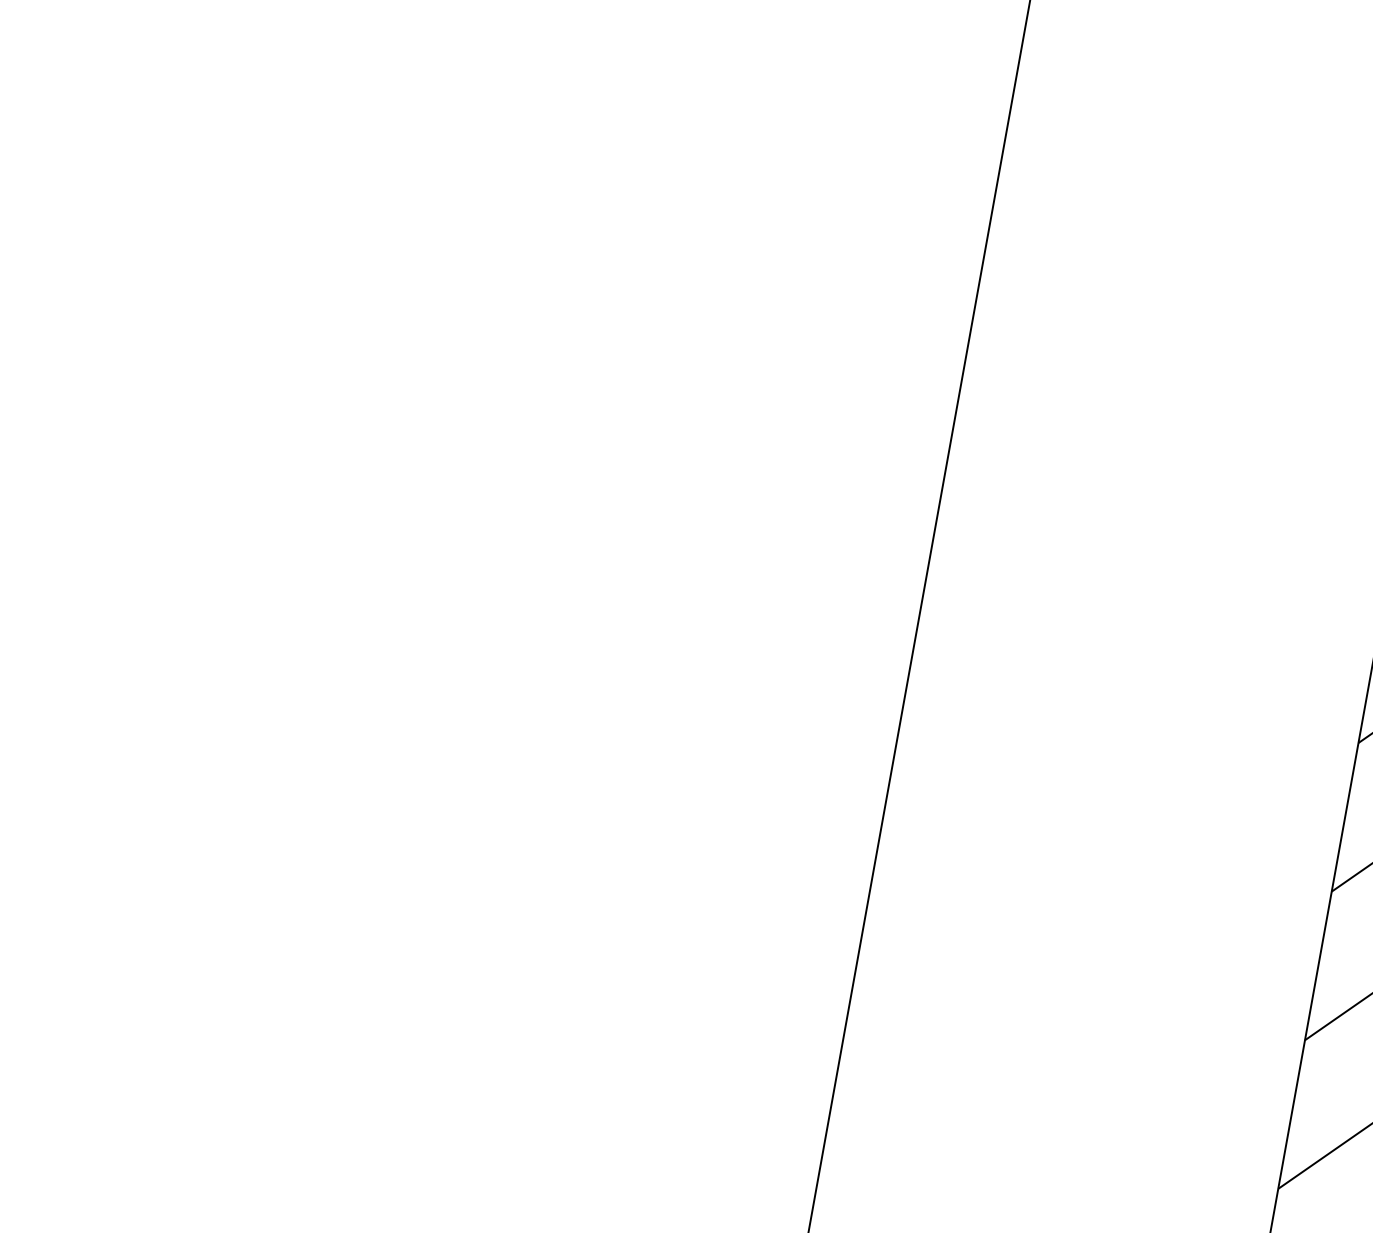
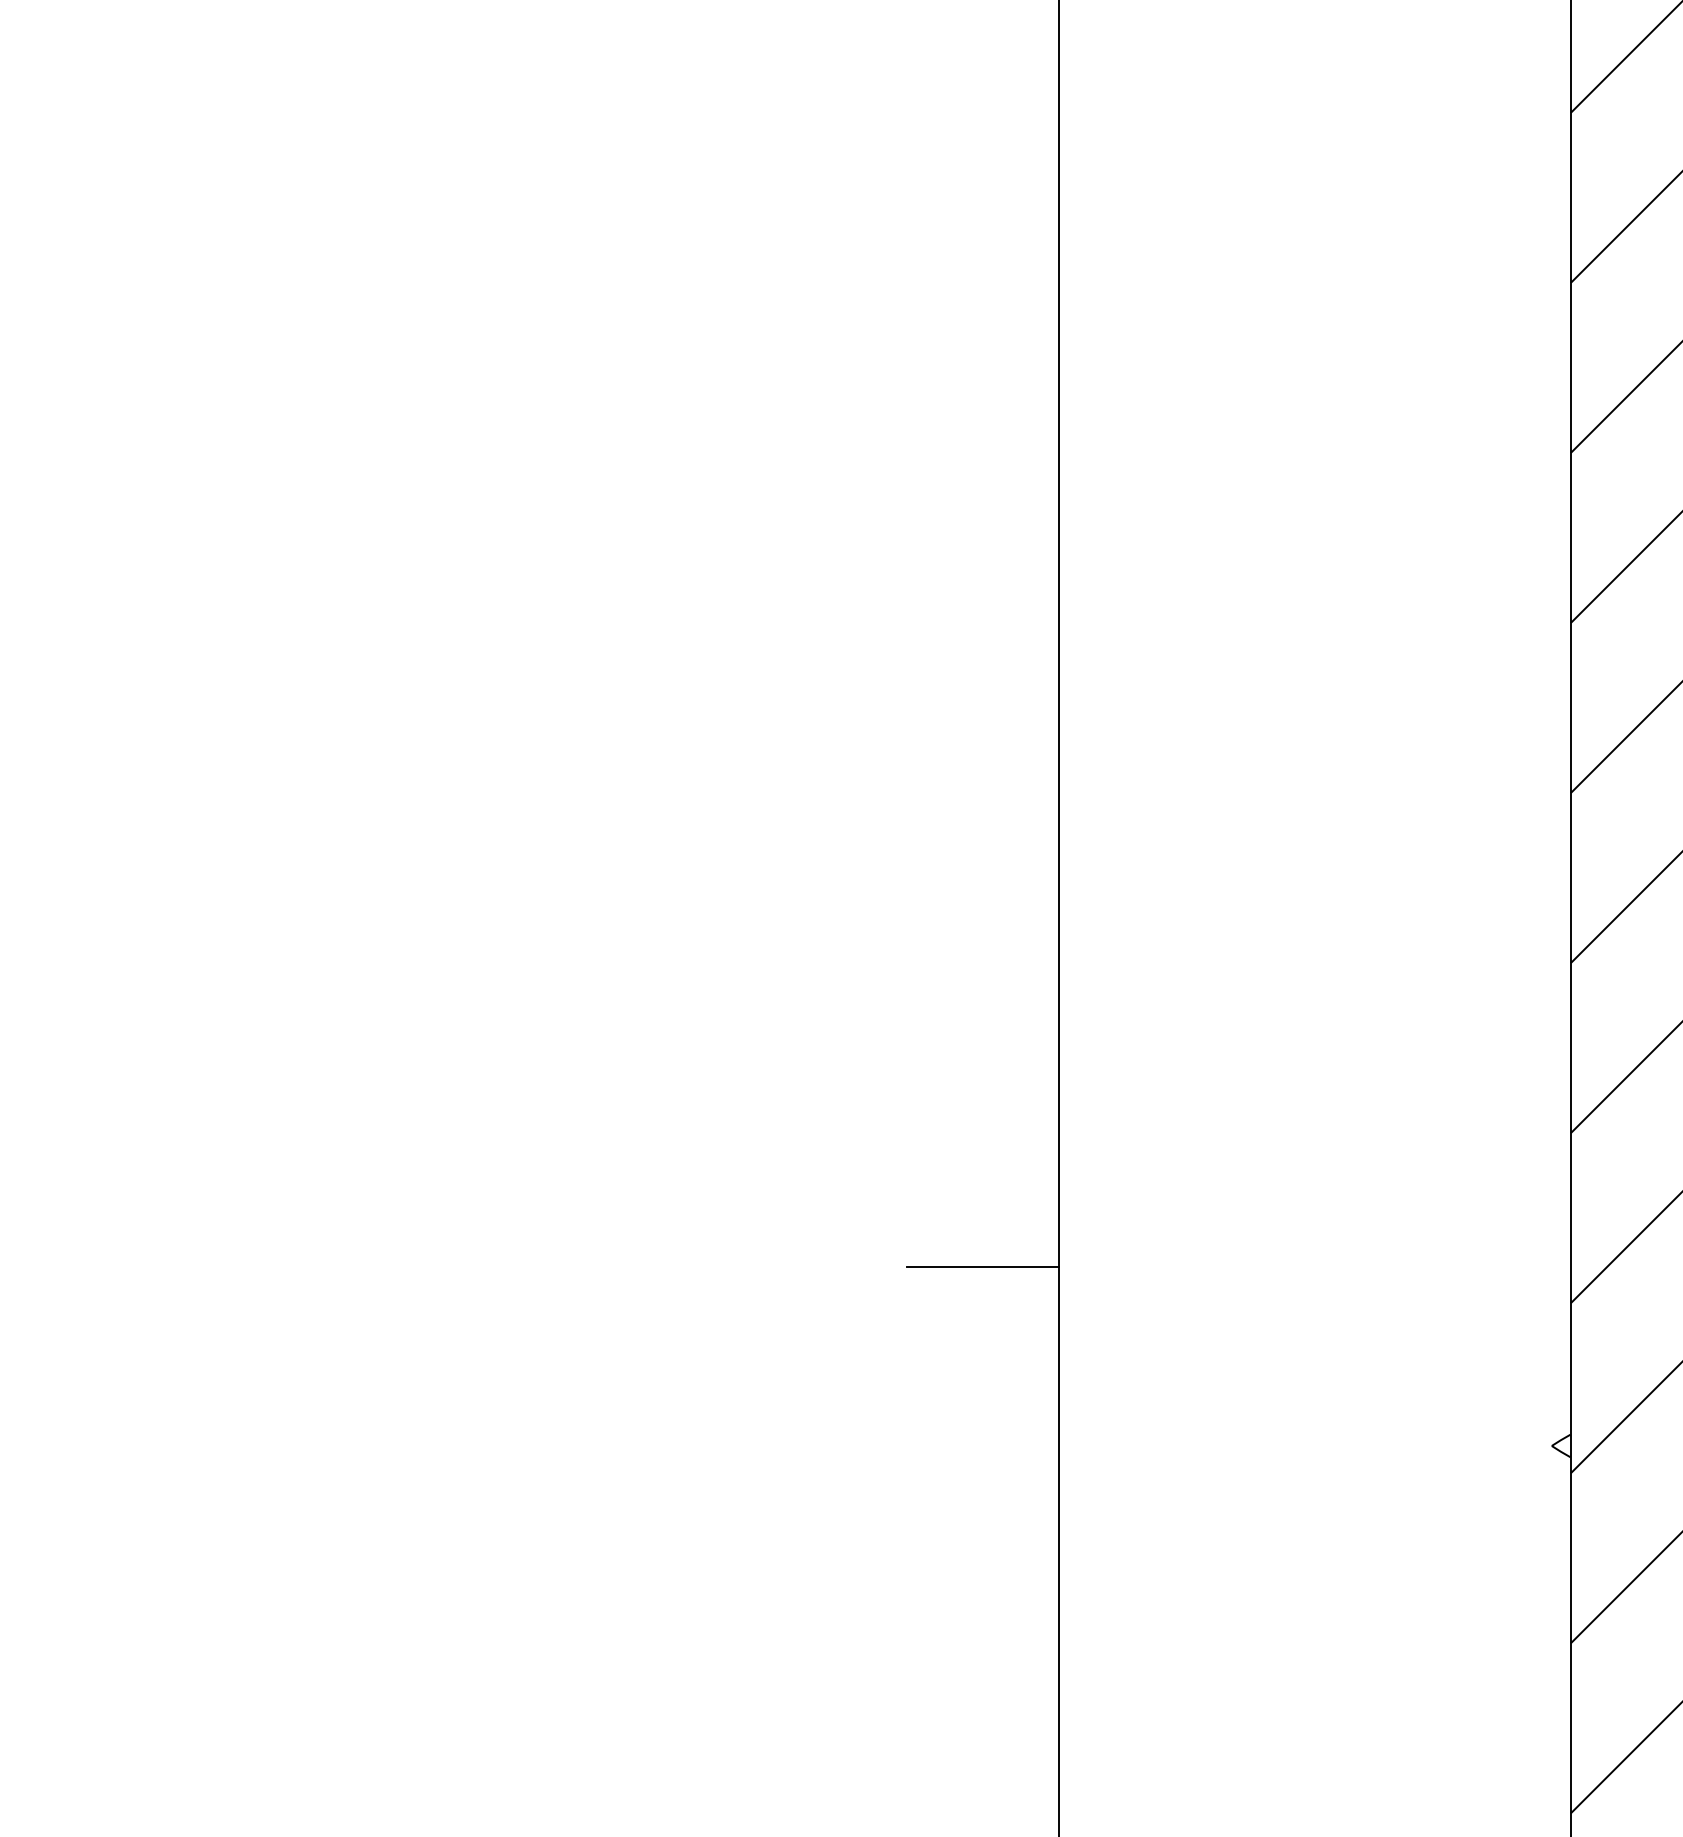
line: (769, 1065) -> (982, 1267), added

